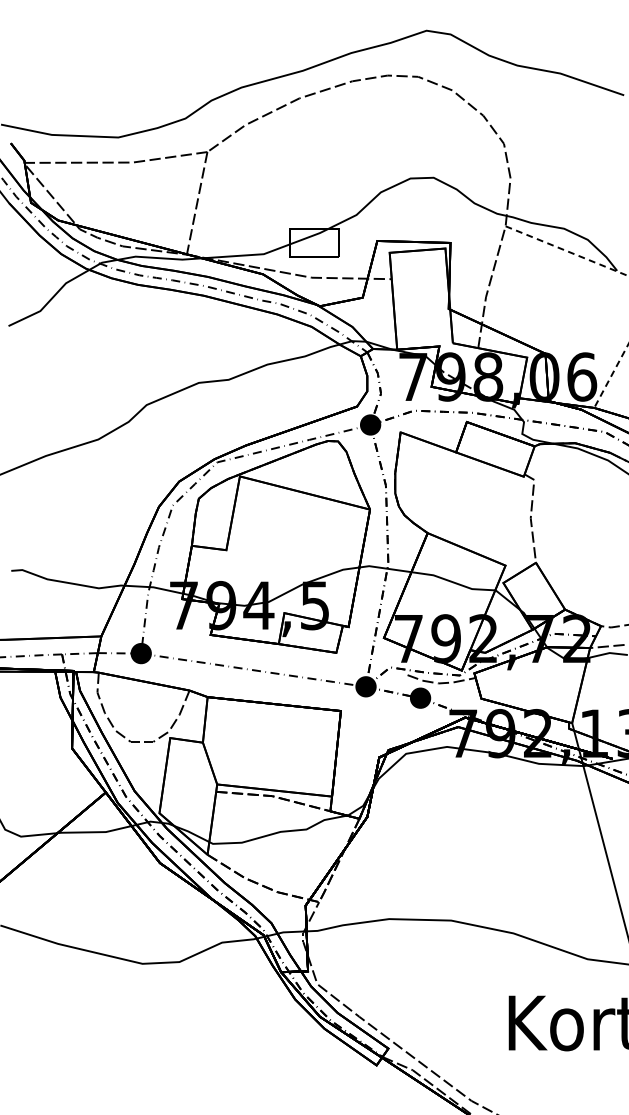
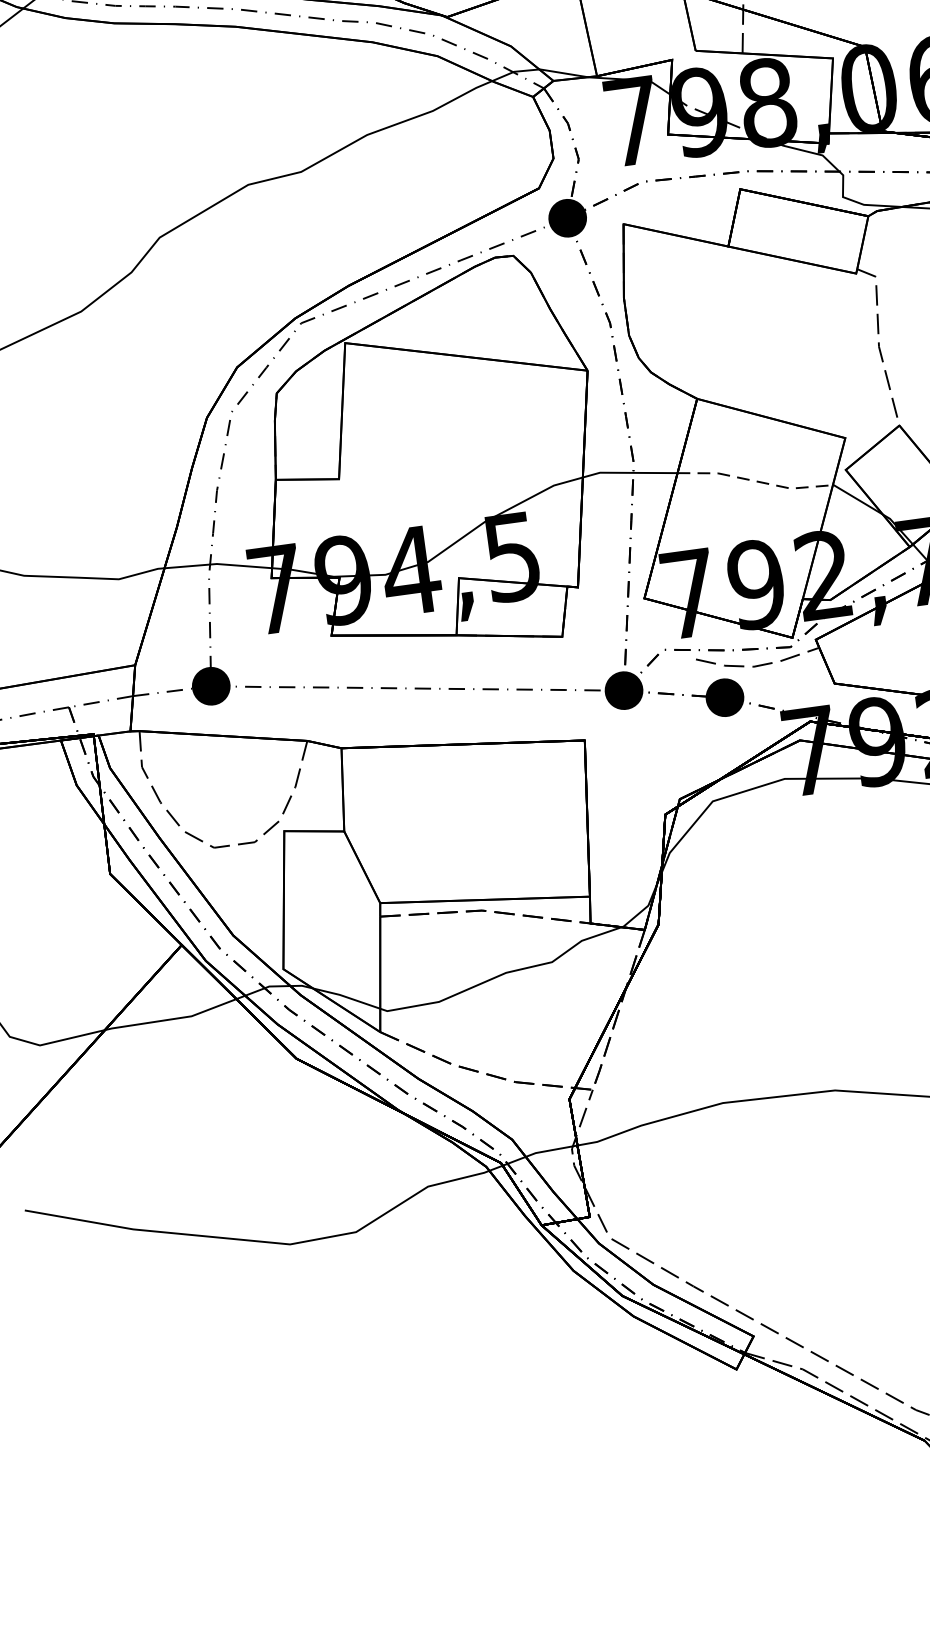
line: (453, 582) -> (755, 481), solid -> dashed

